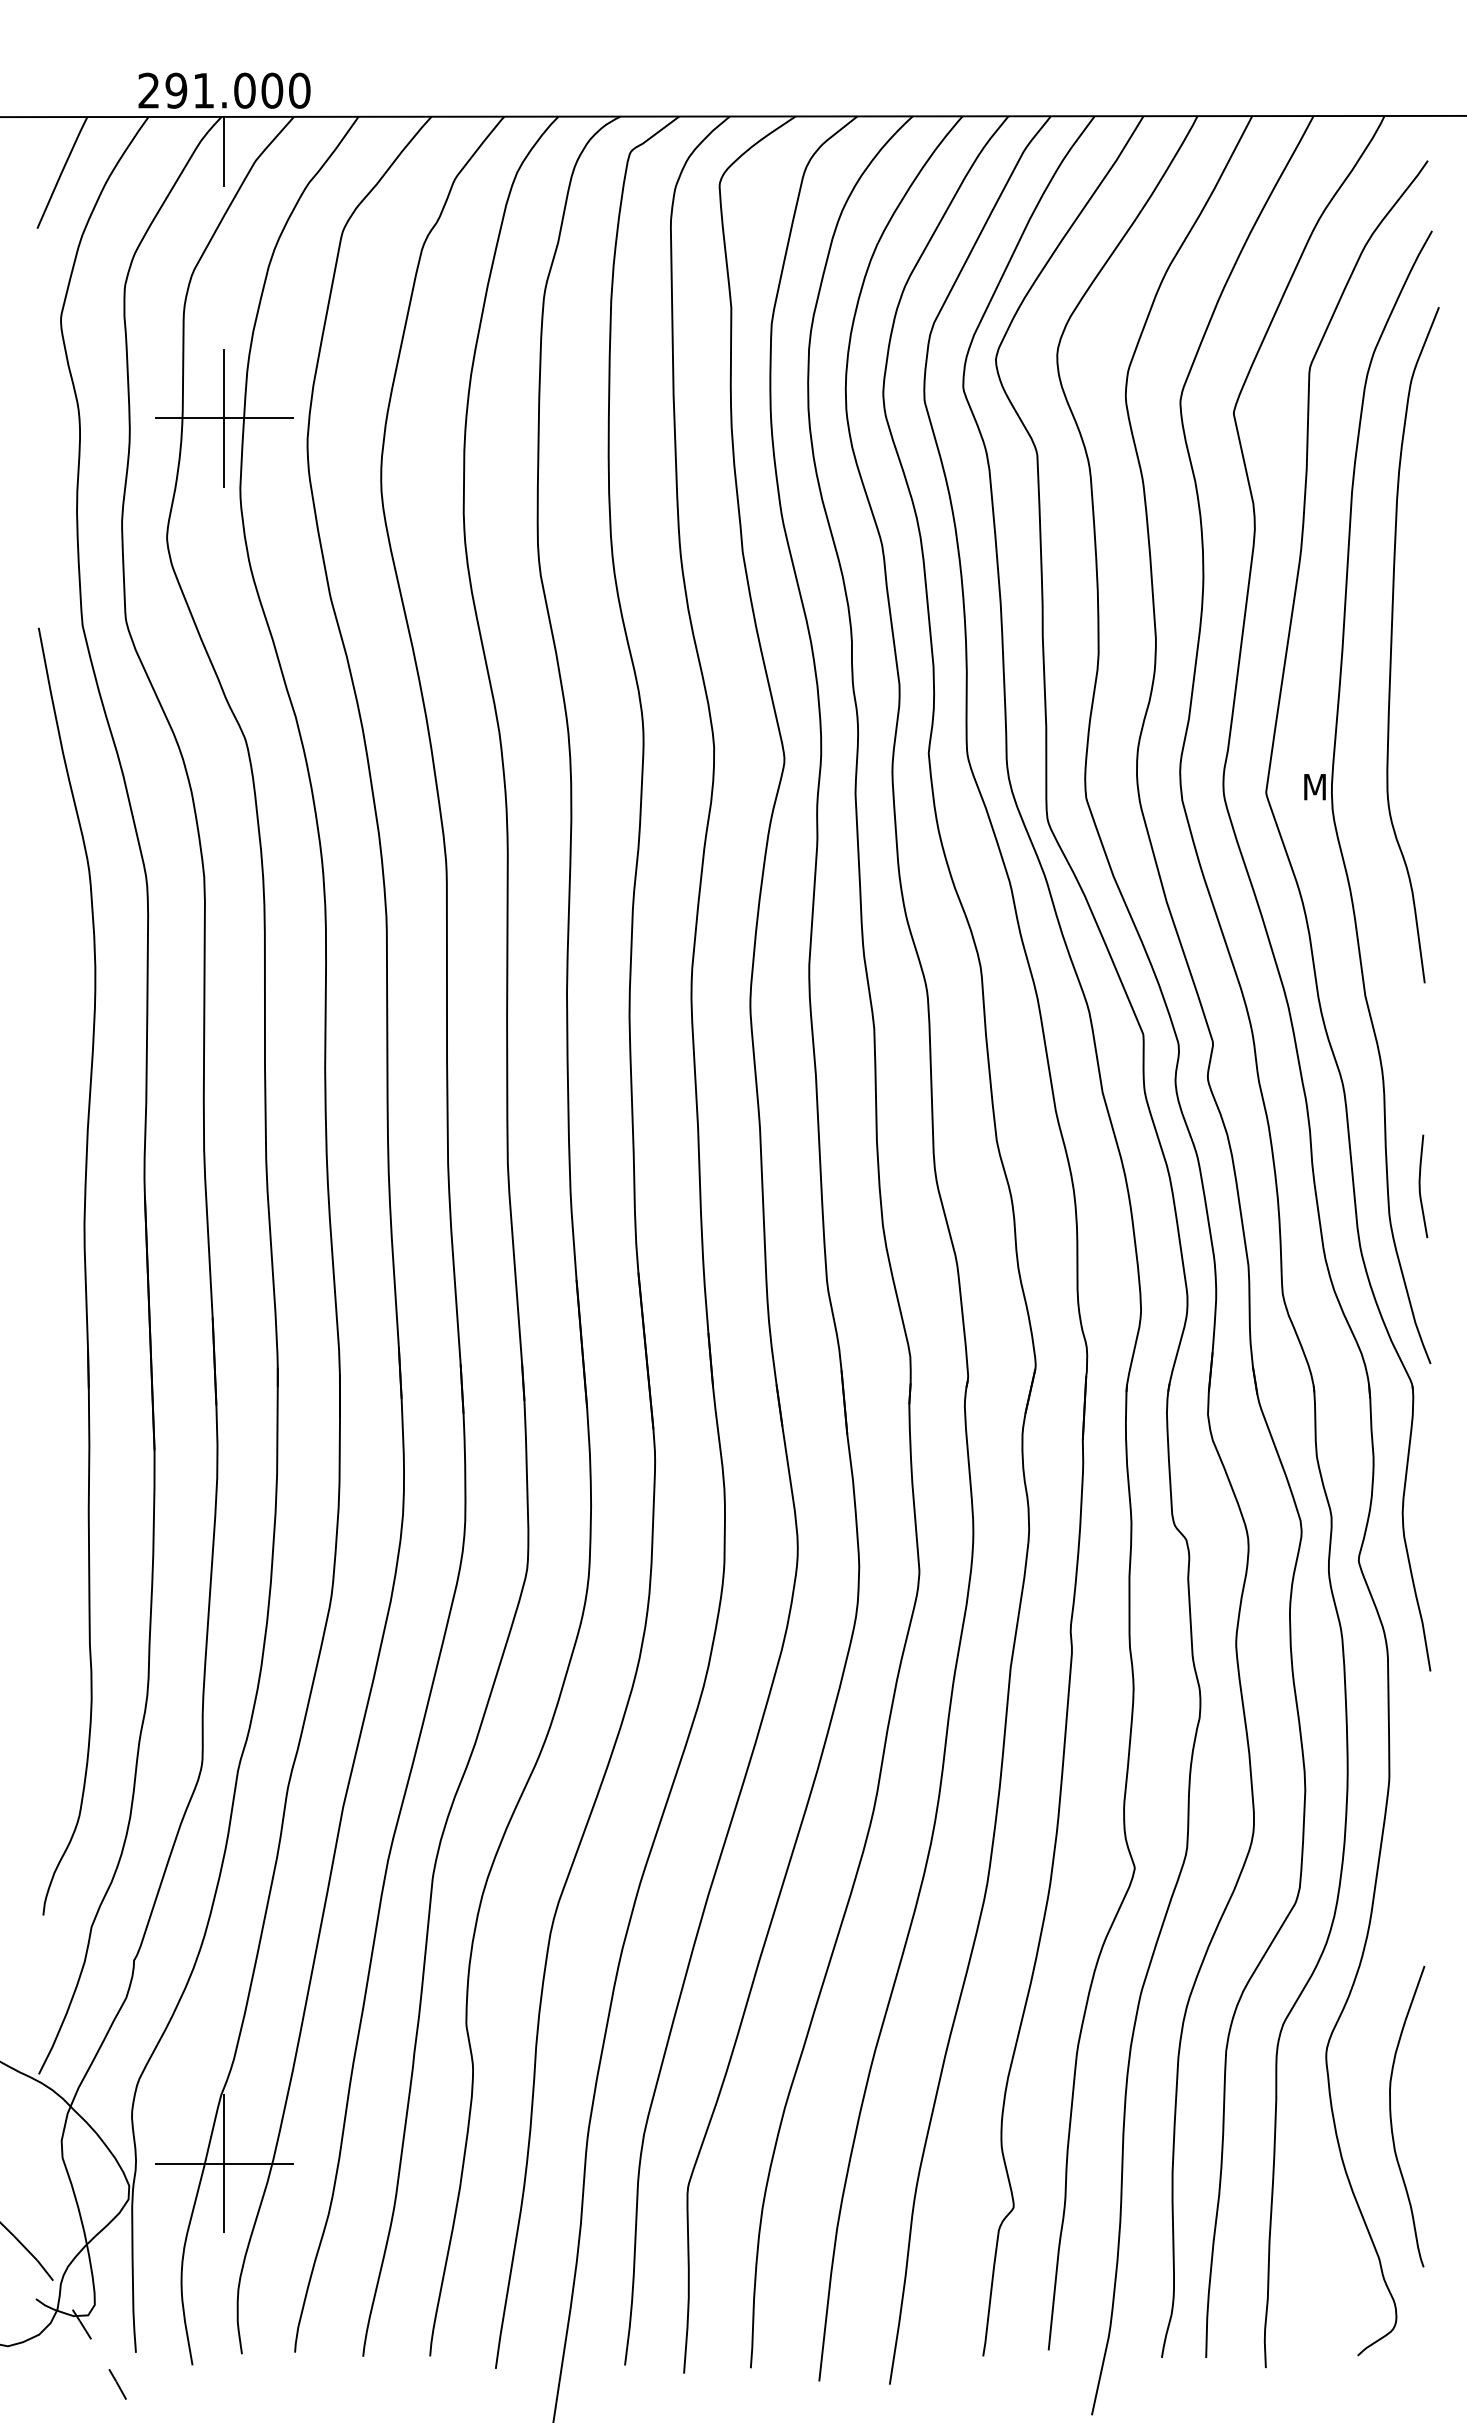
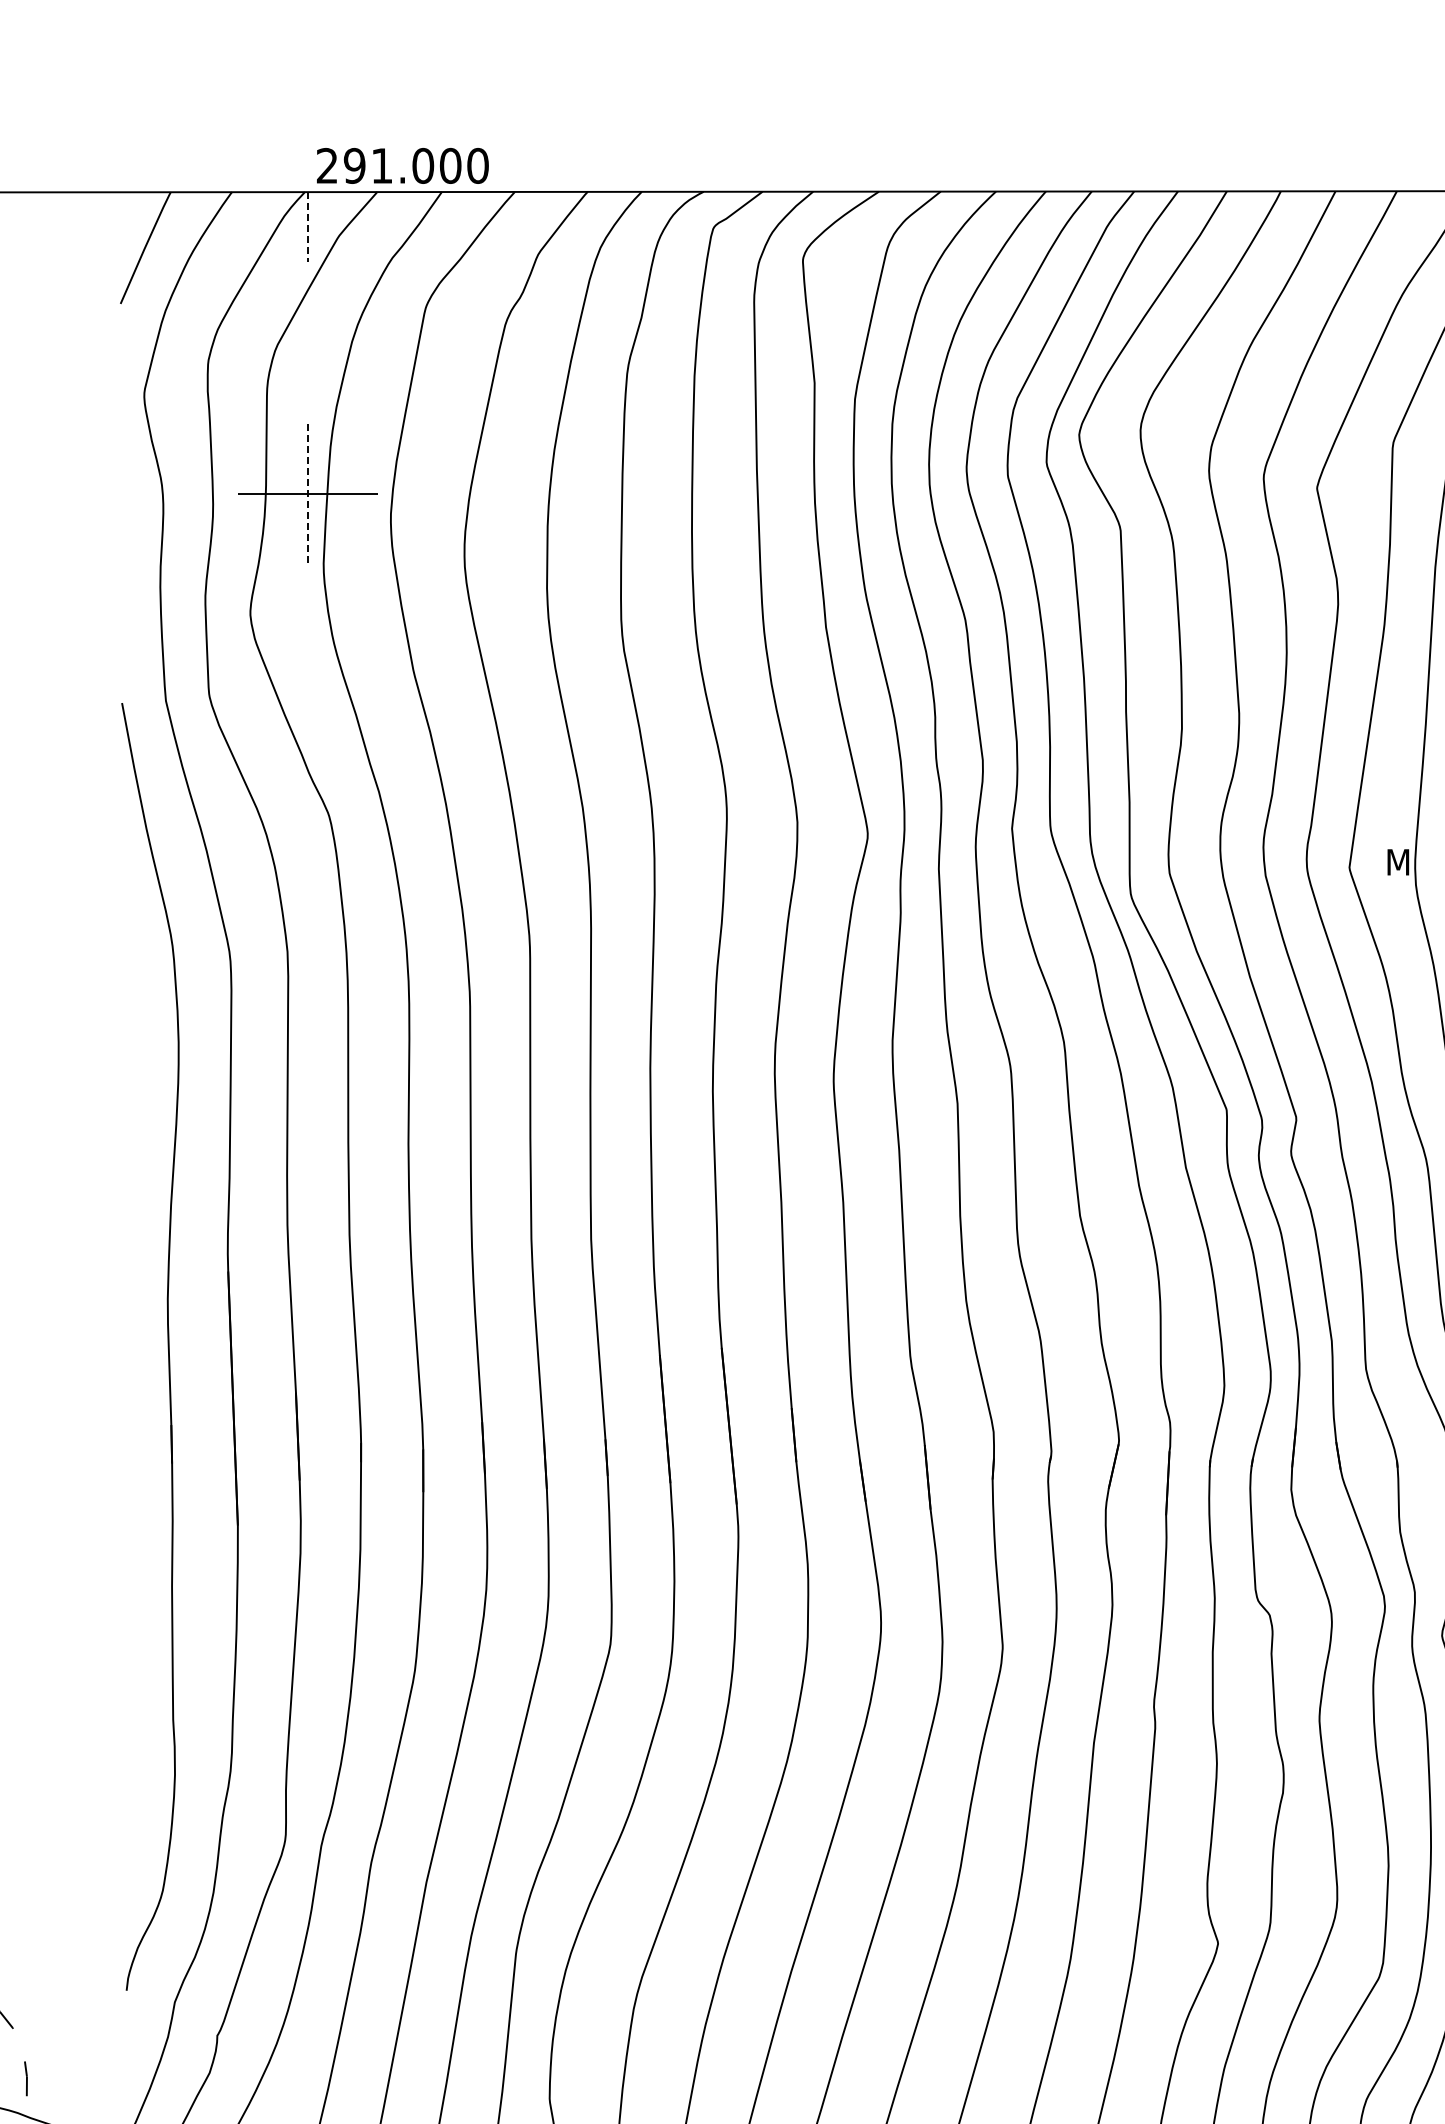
text: (224, 90) -> (402, 165), moved
line: (224, 151) -> (307, 226), solid -> dashed
line: (224, 418) -> (307, 493), solid -> dashed

